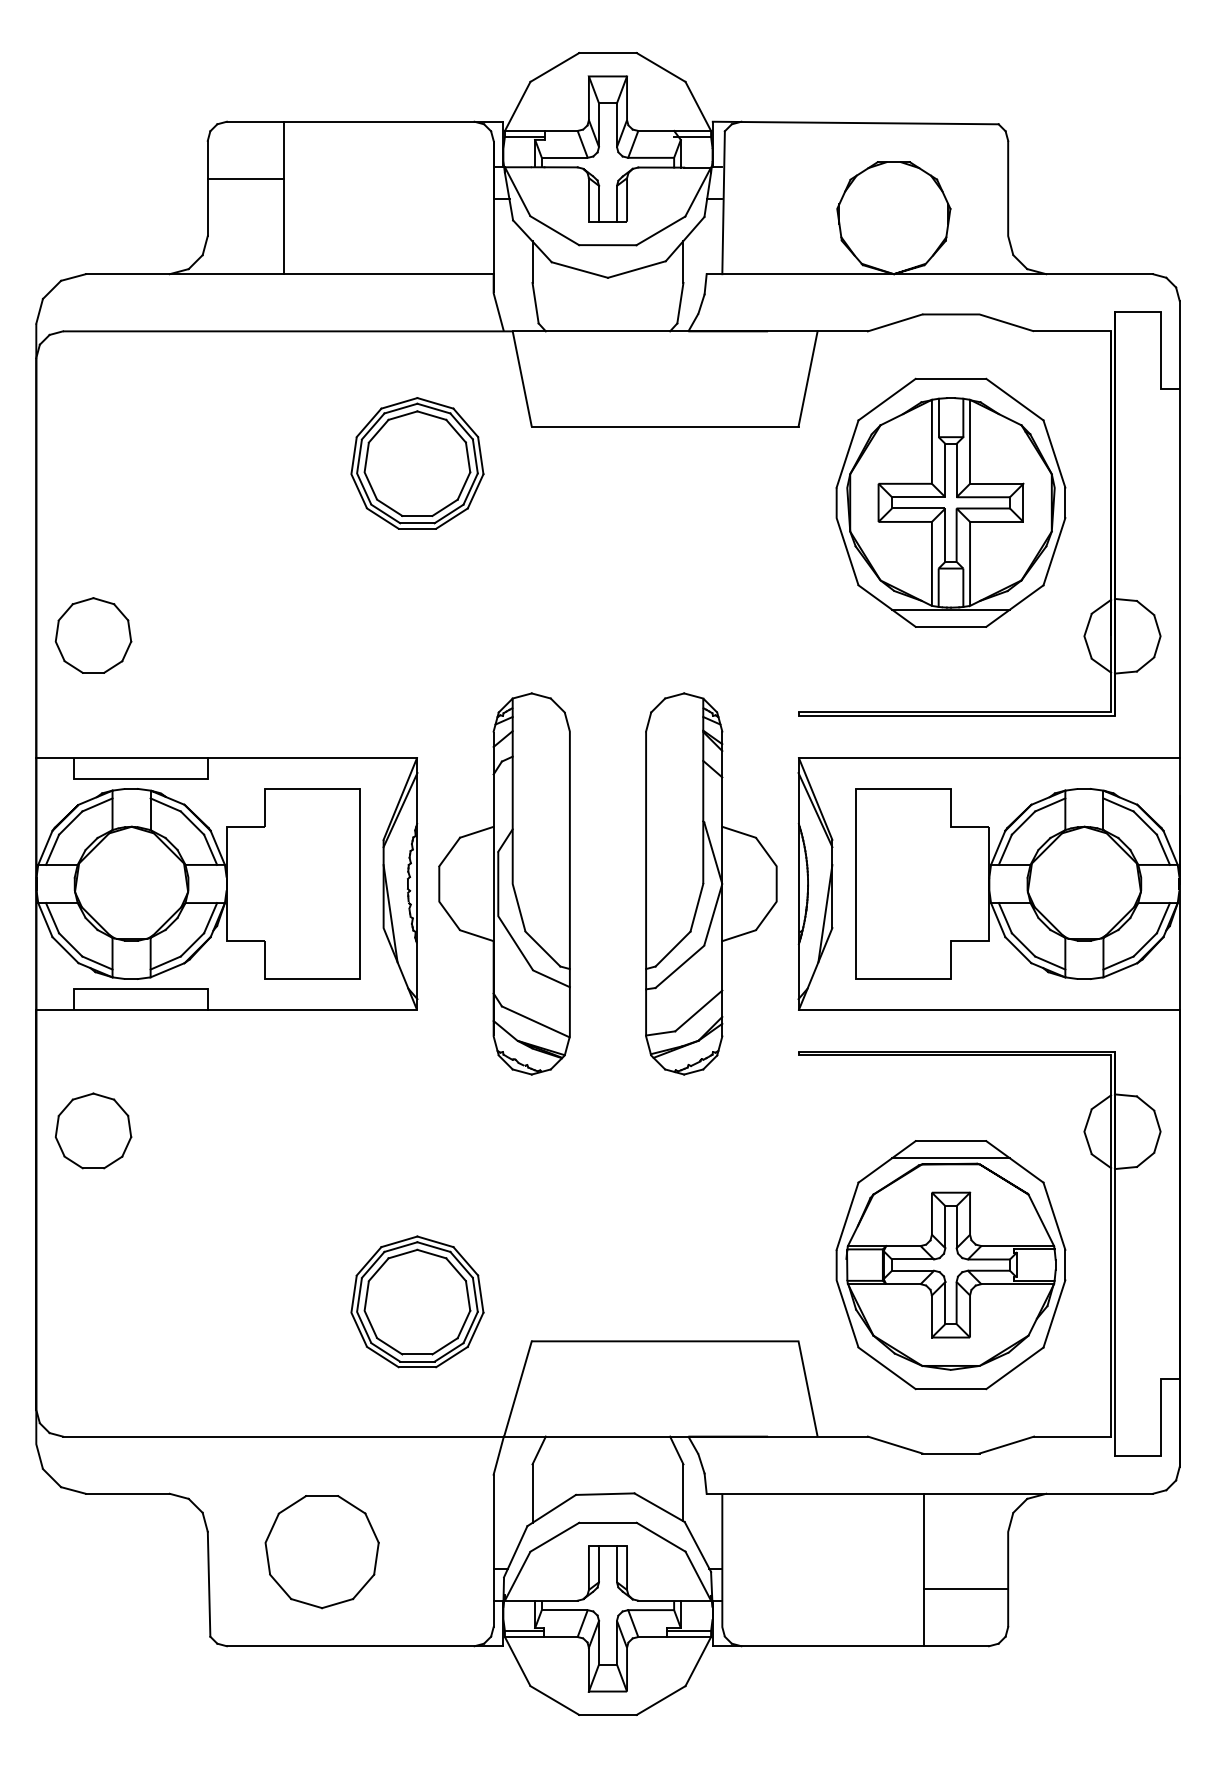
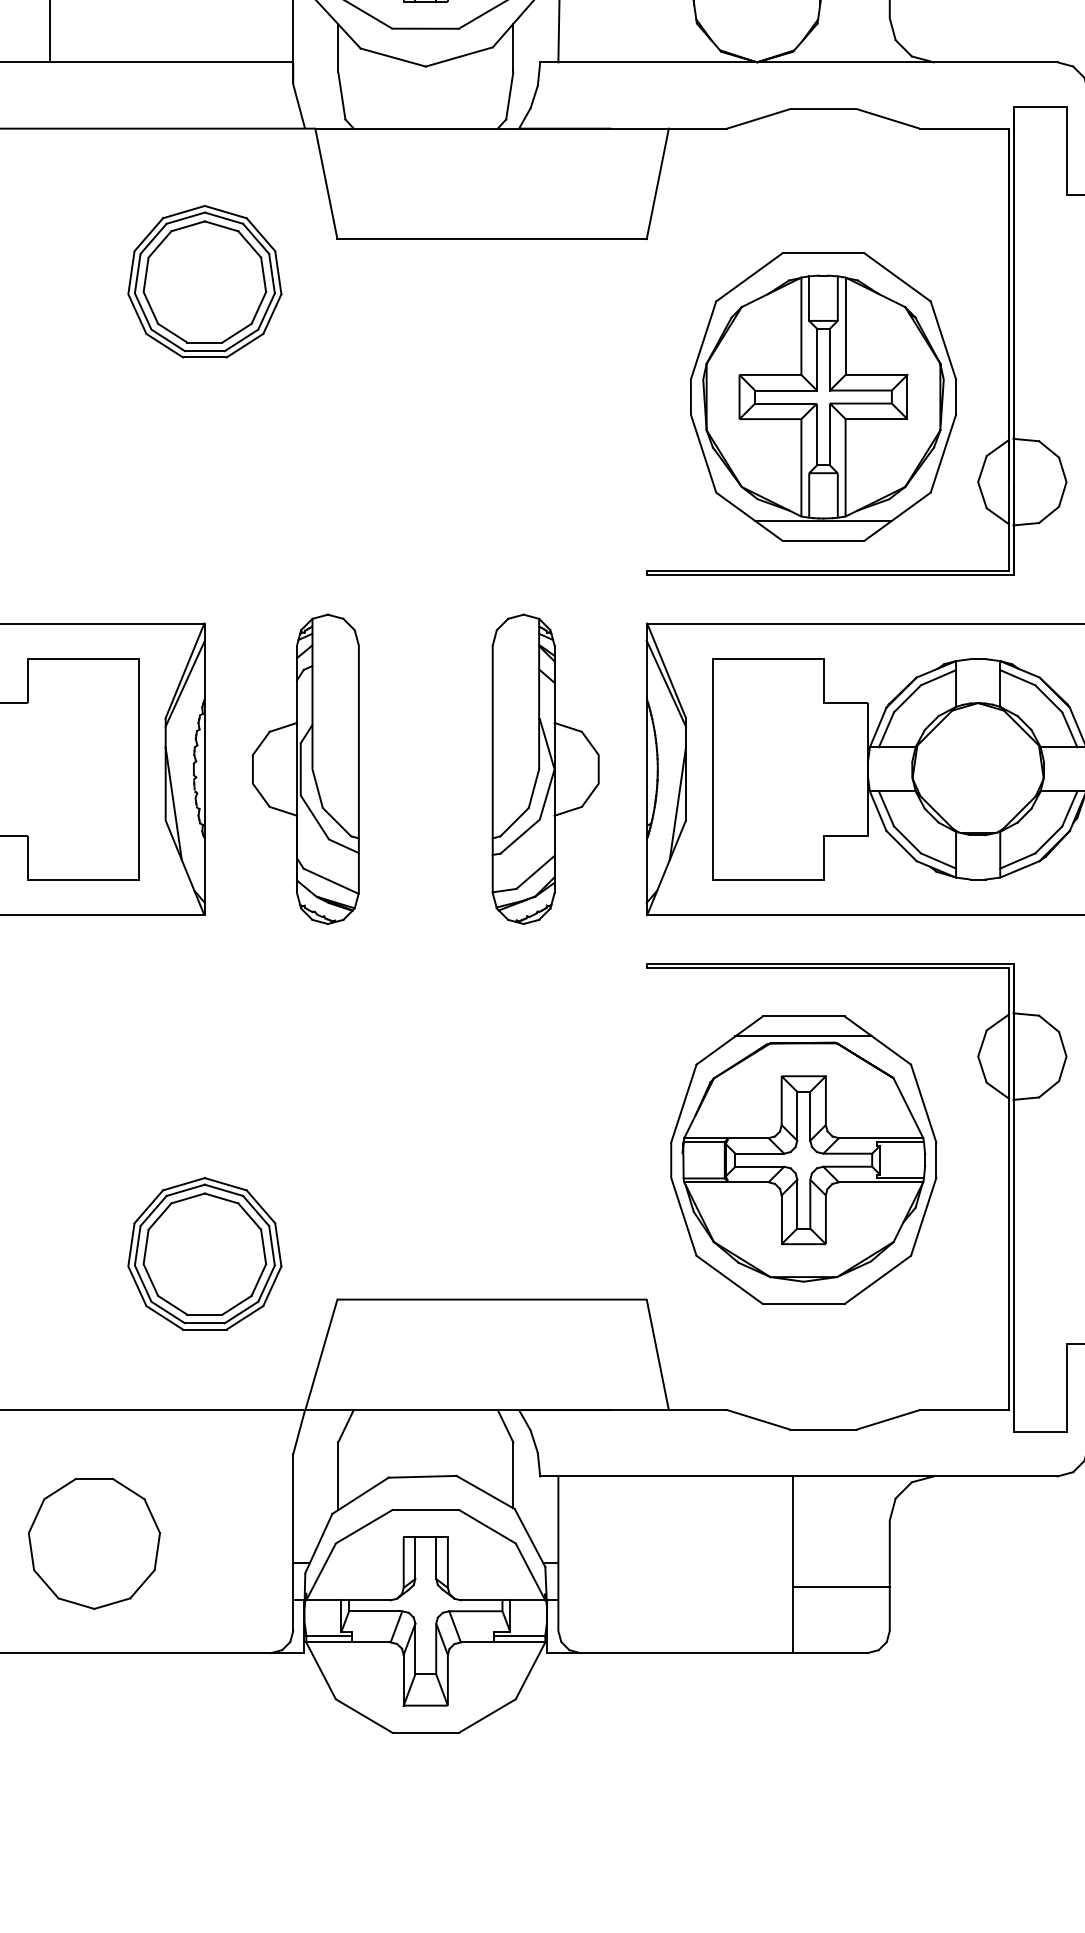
part: (950, 502) -> (822, 396), moved
part: (504, 883) -> (305, 768), size x0.7
part: (711, 883) -> (545, 768), size x0.7
part: (950, 1265) -> (803, 1160), moved

